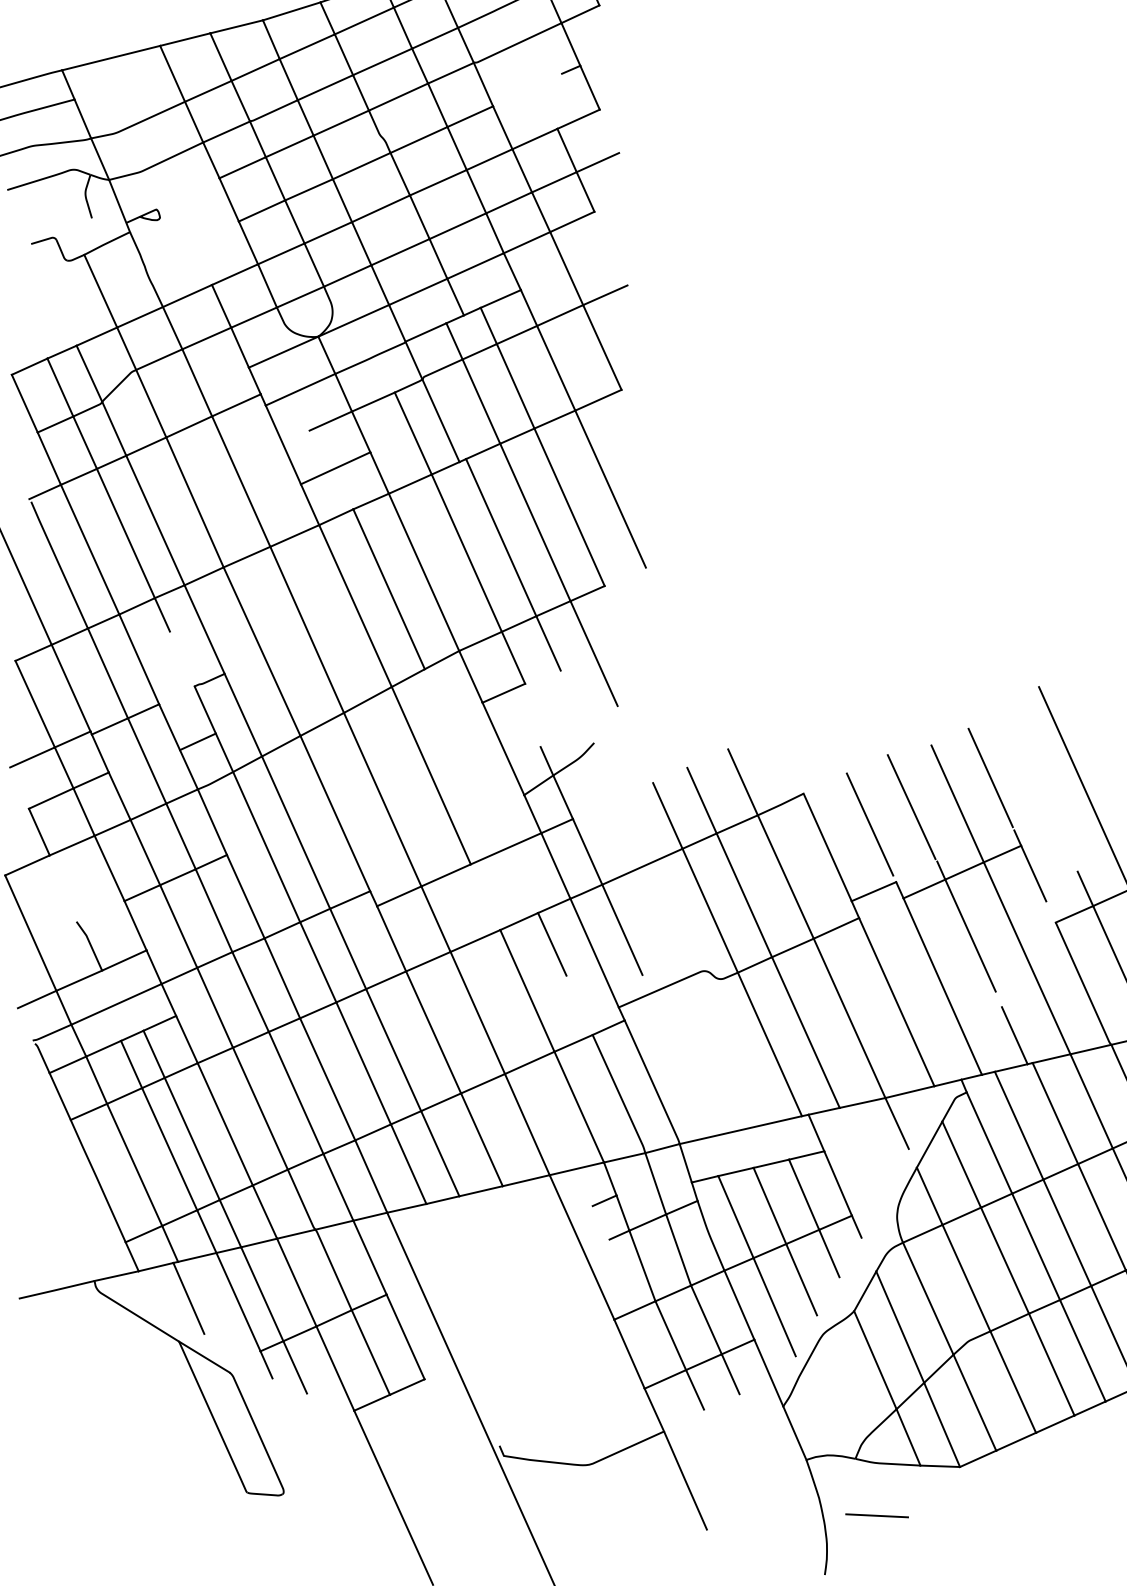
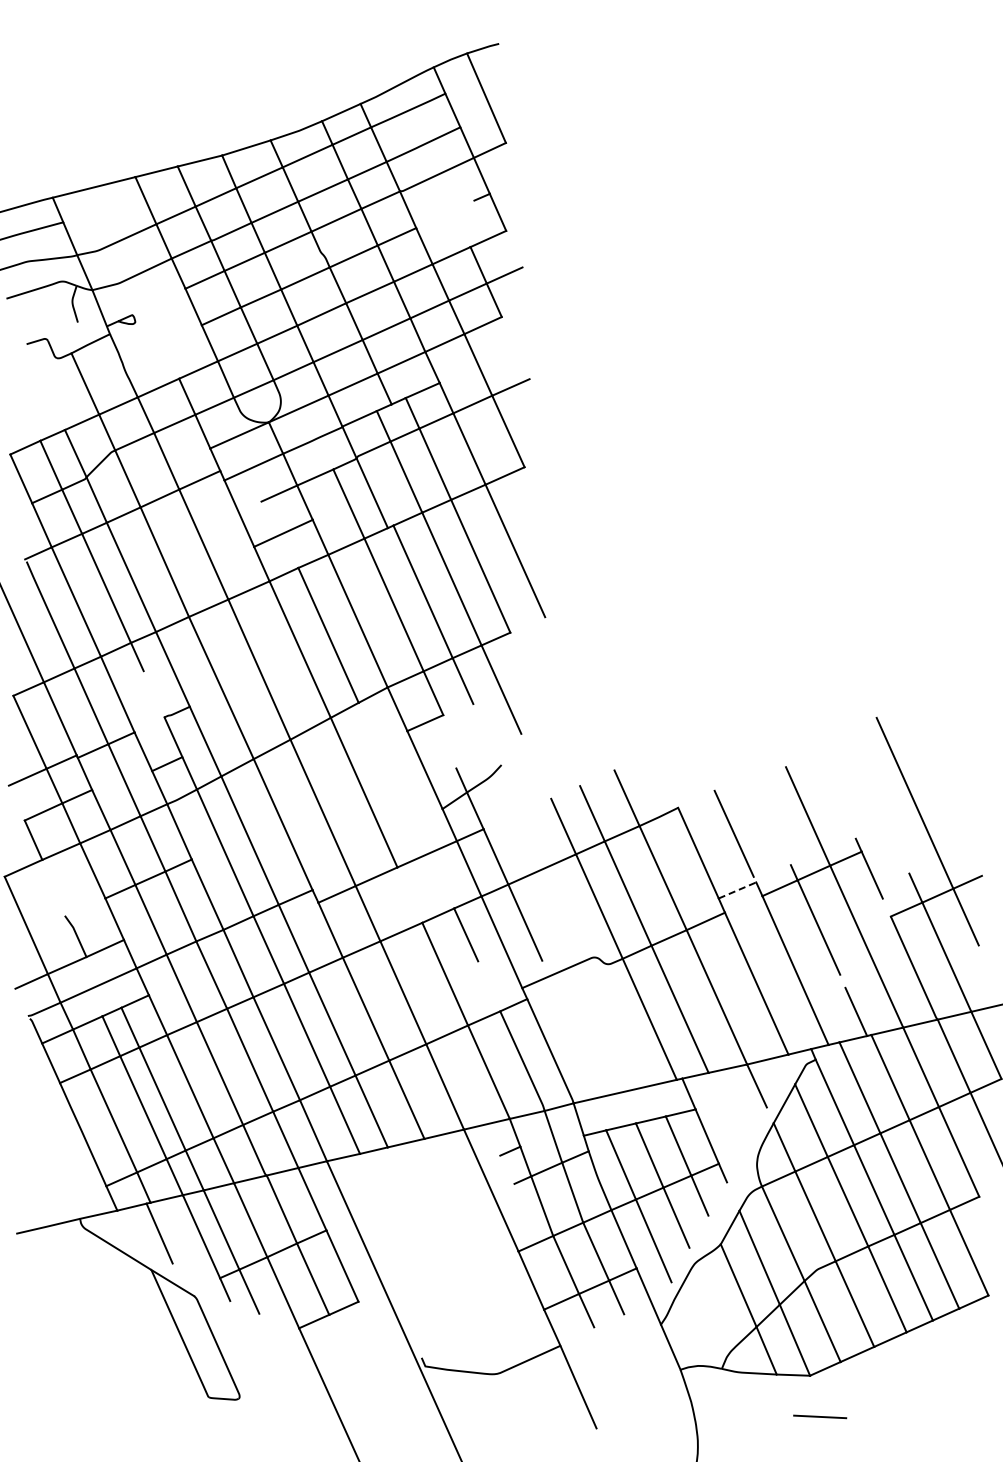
line: (990, 777) -> (835, 794), removed
line: (911, 806) -> (769, 818), removed
line: (873, 891) -> (737, 890), solid -> dashed
line: (877, 1515) -> (820, 1416), moved

